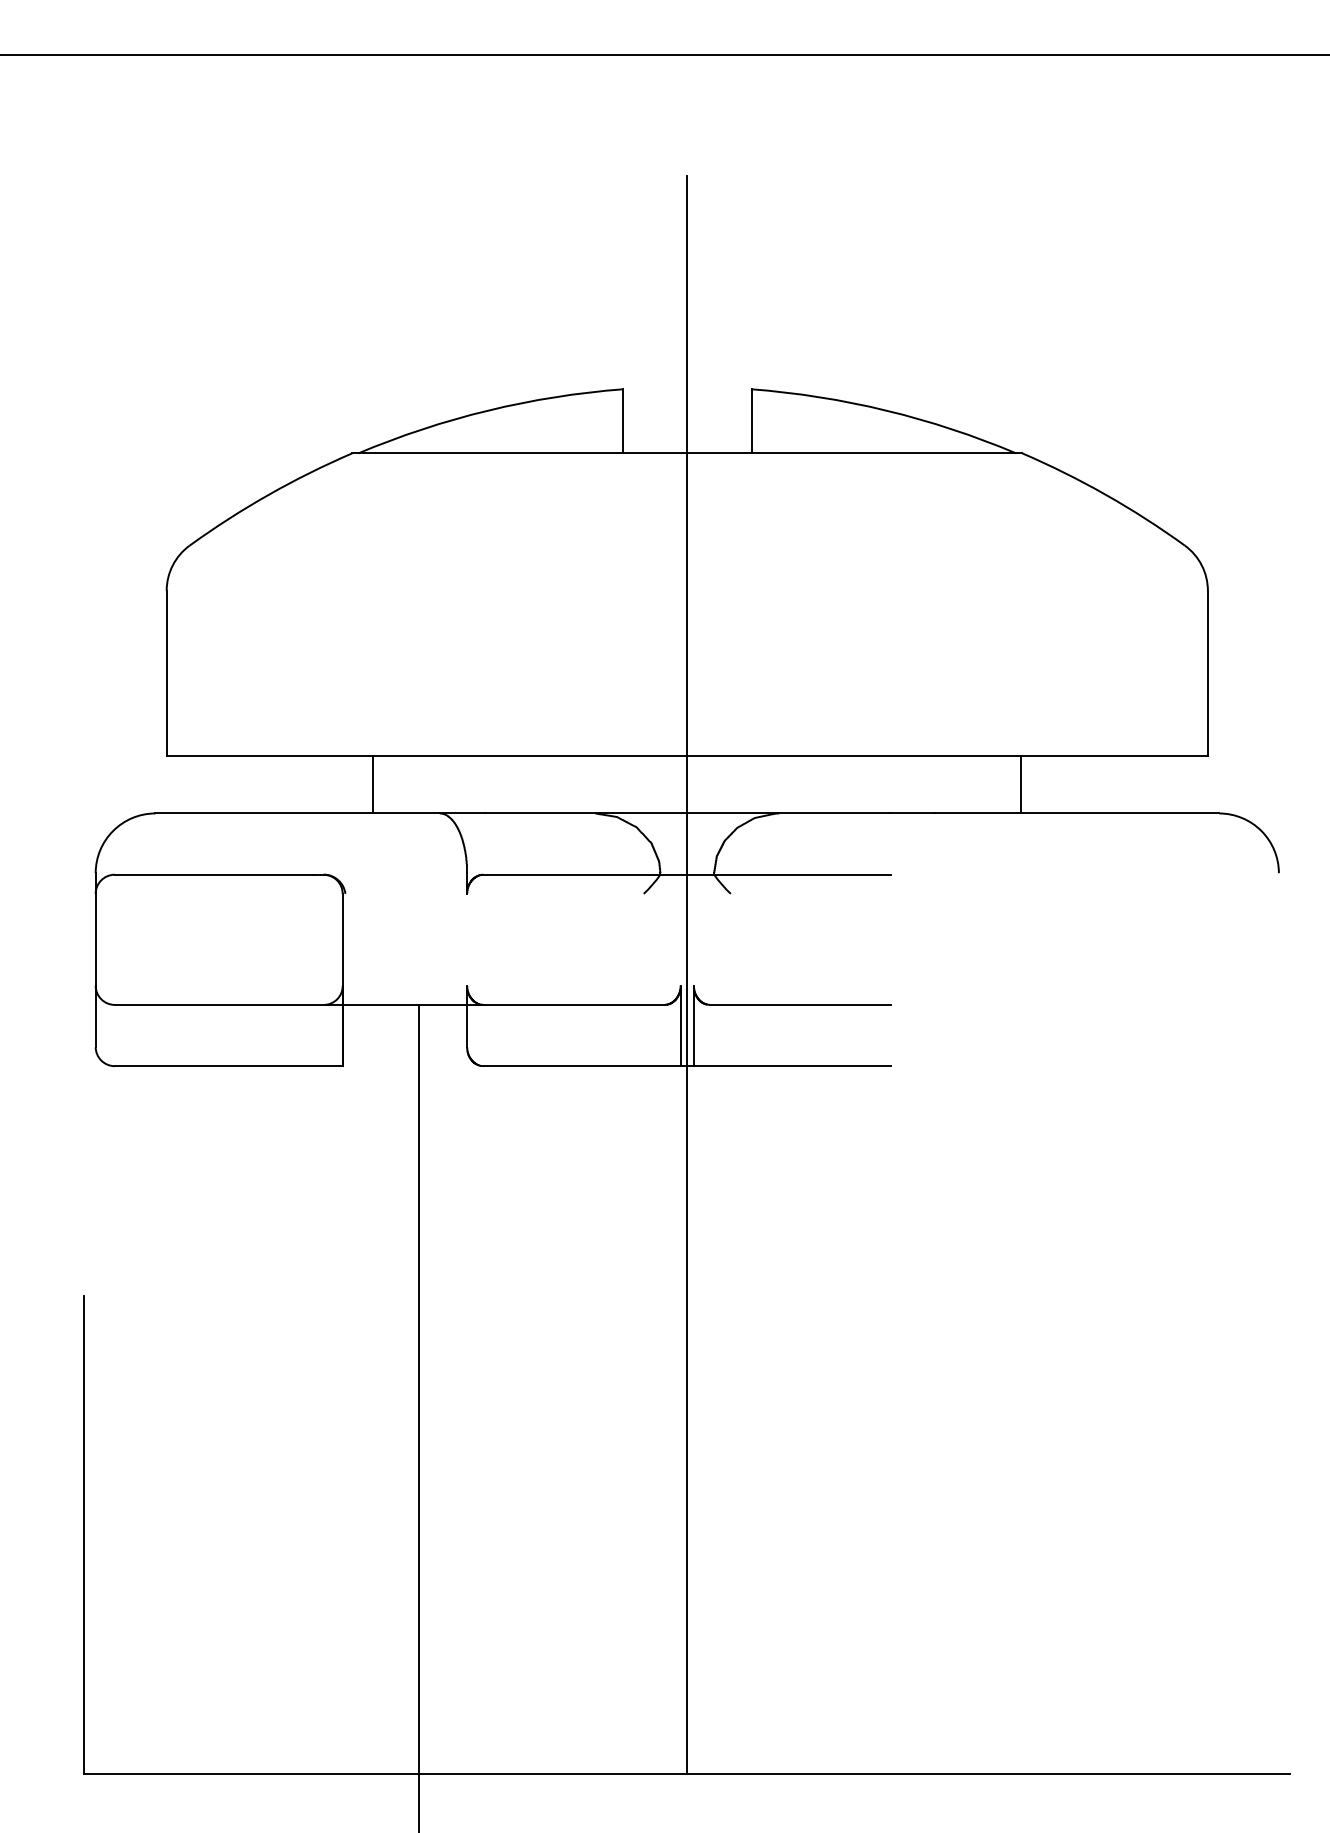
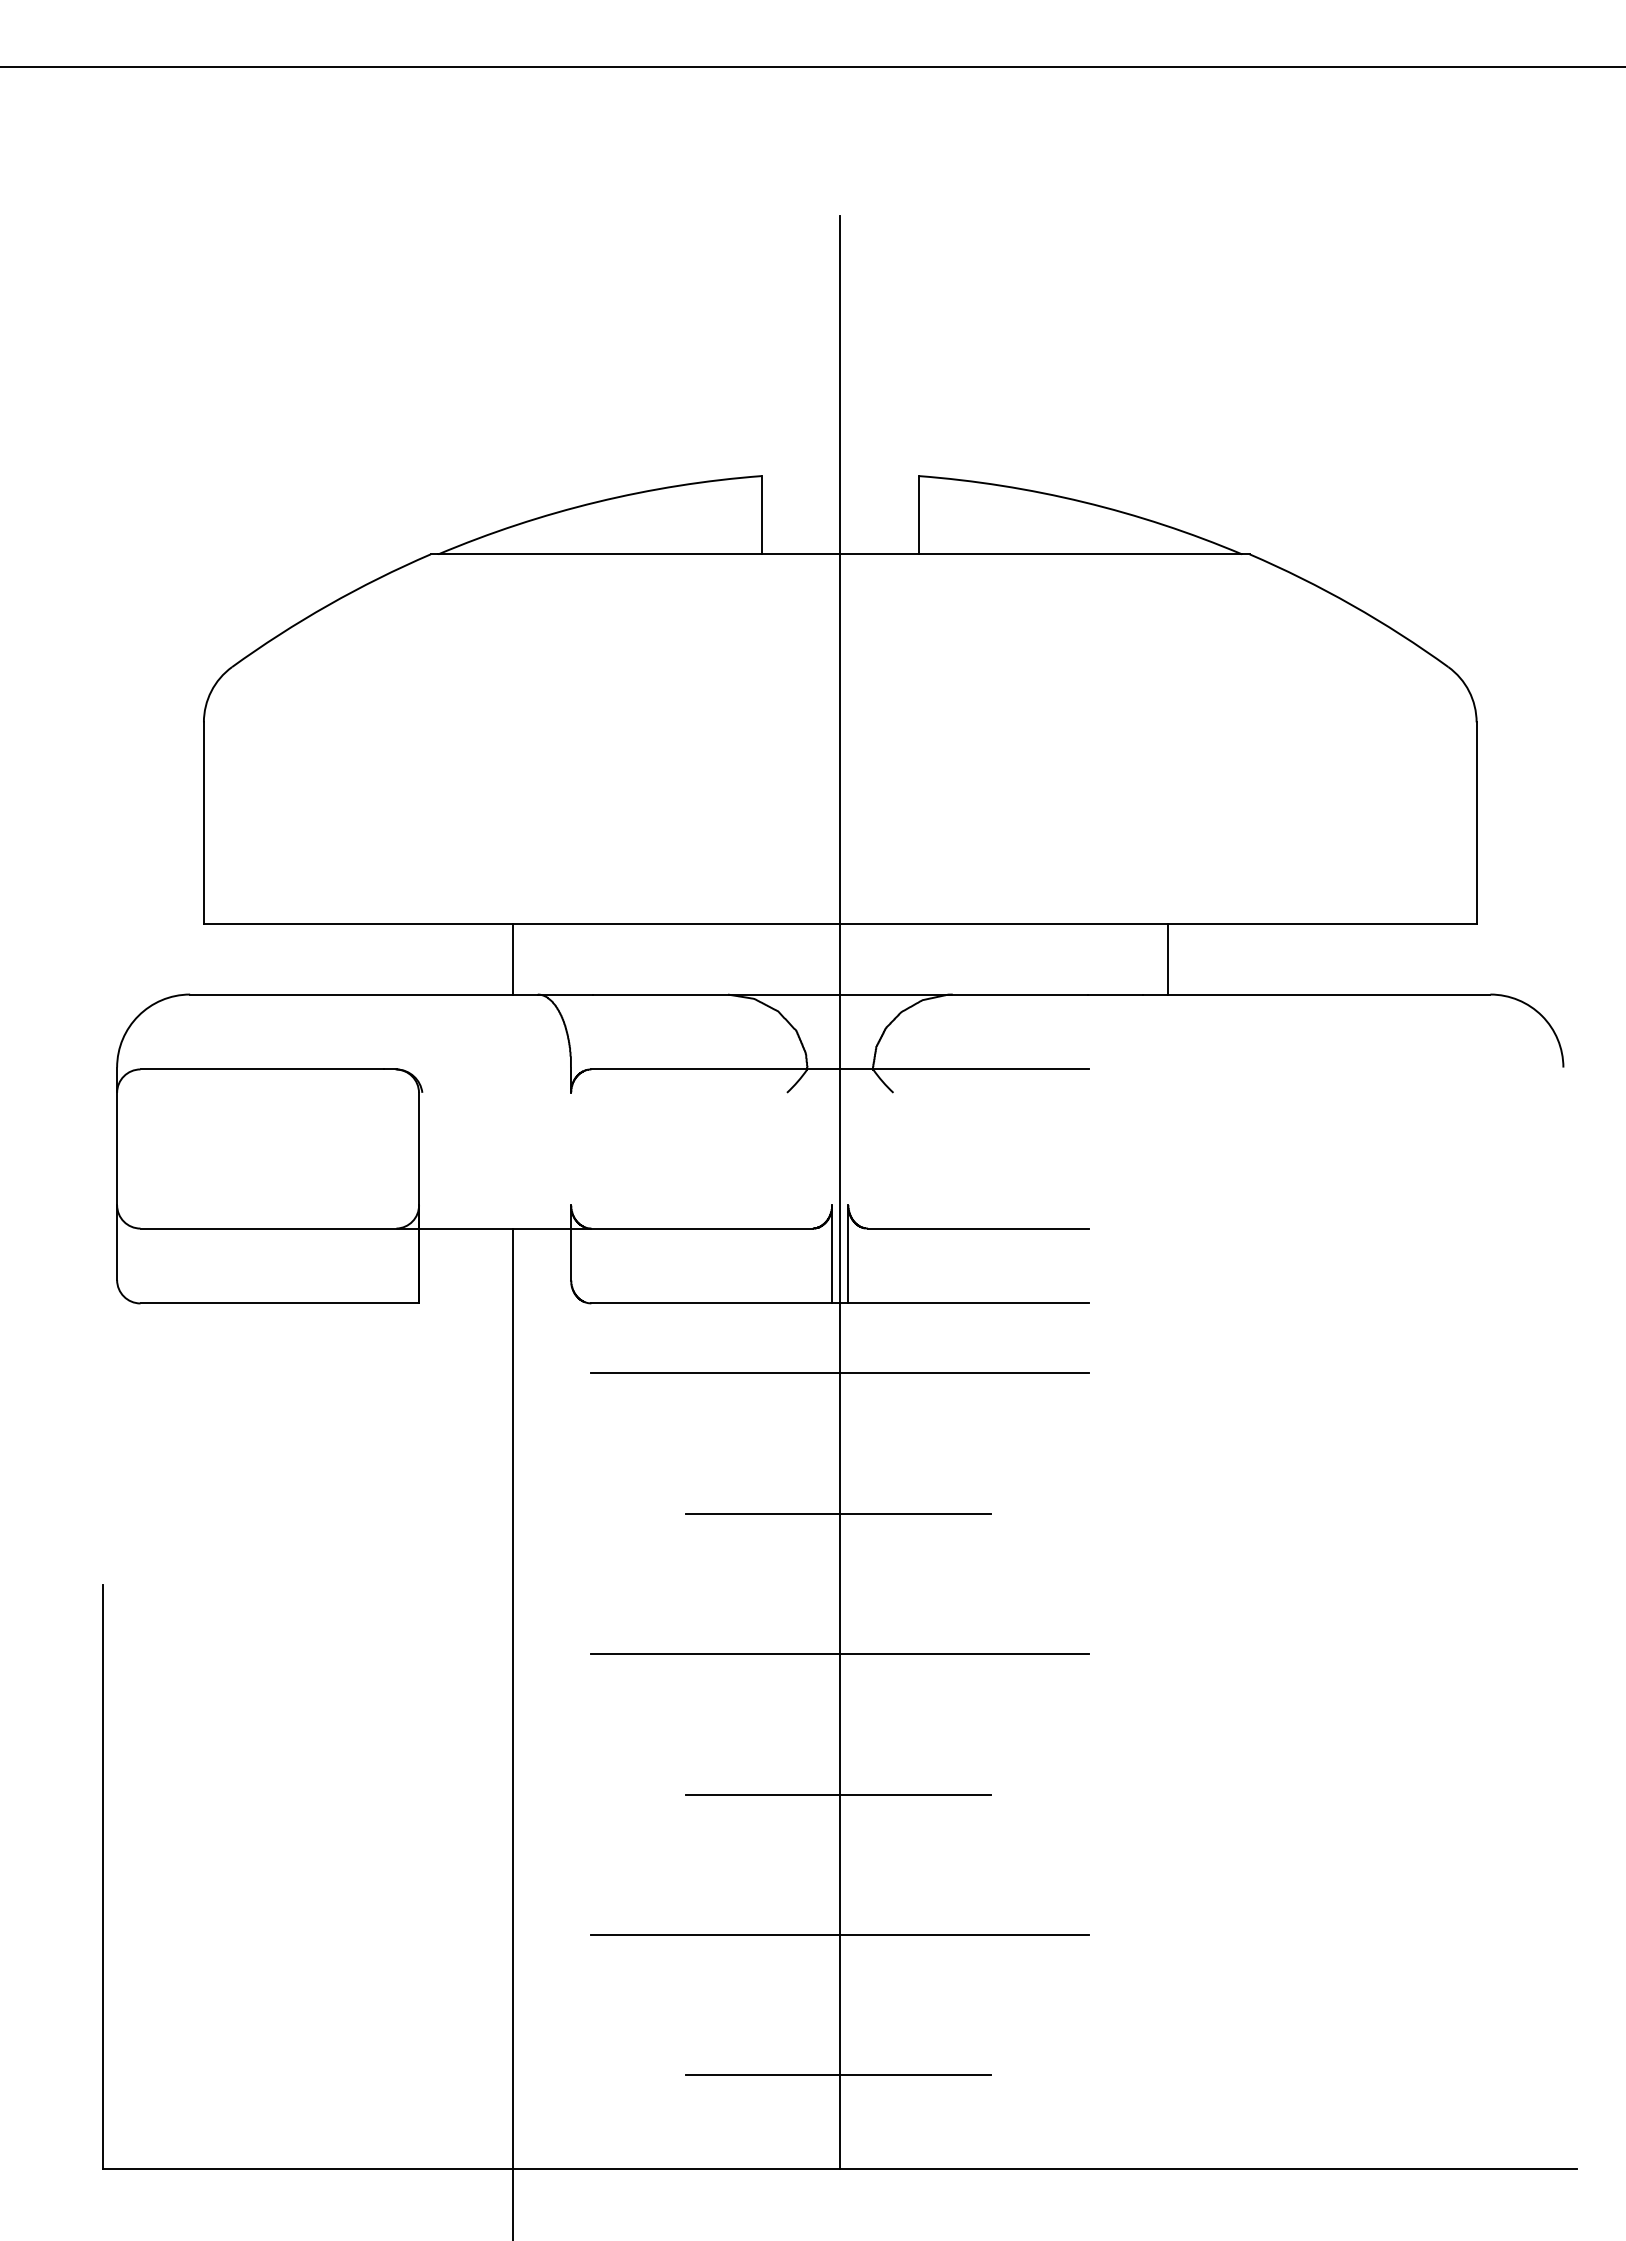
line: (372, 783) -> (512, 958), moved
line: (1020, 783) -> (1167, 958), moved
line: (687, 1123) -> (840, 1373), added
line: (685, 1238) -> (838, 1513), added
line: (687, 1353) -> (840, 1654), added
line: (685, 1467) -> (838, 1794), added
line: (687, 1582) -> (840, 1934), added
line: (685, 1697) -> (838, 2075), added

